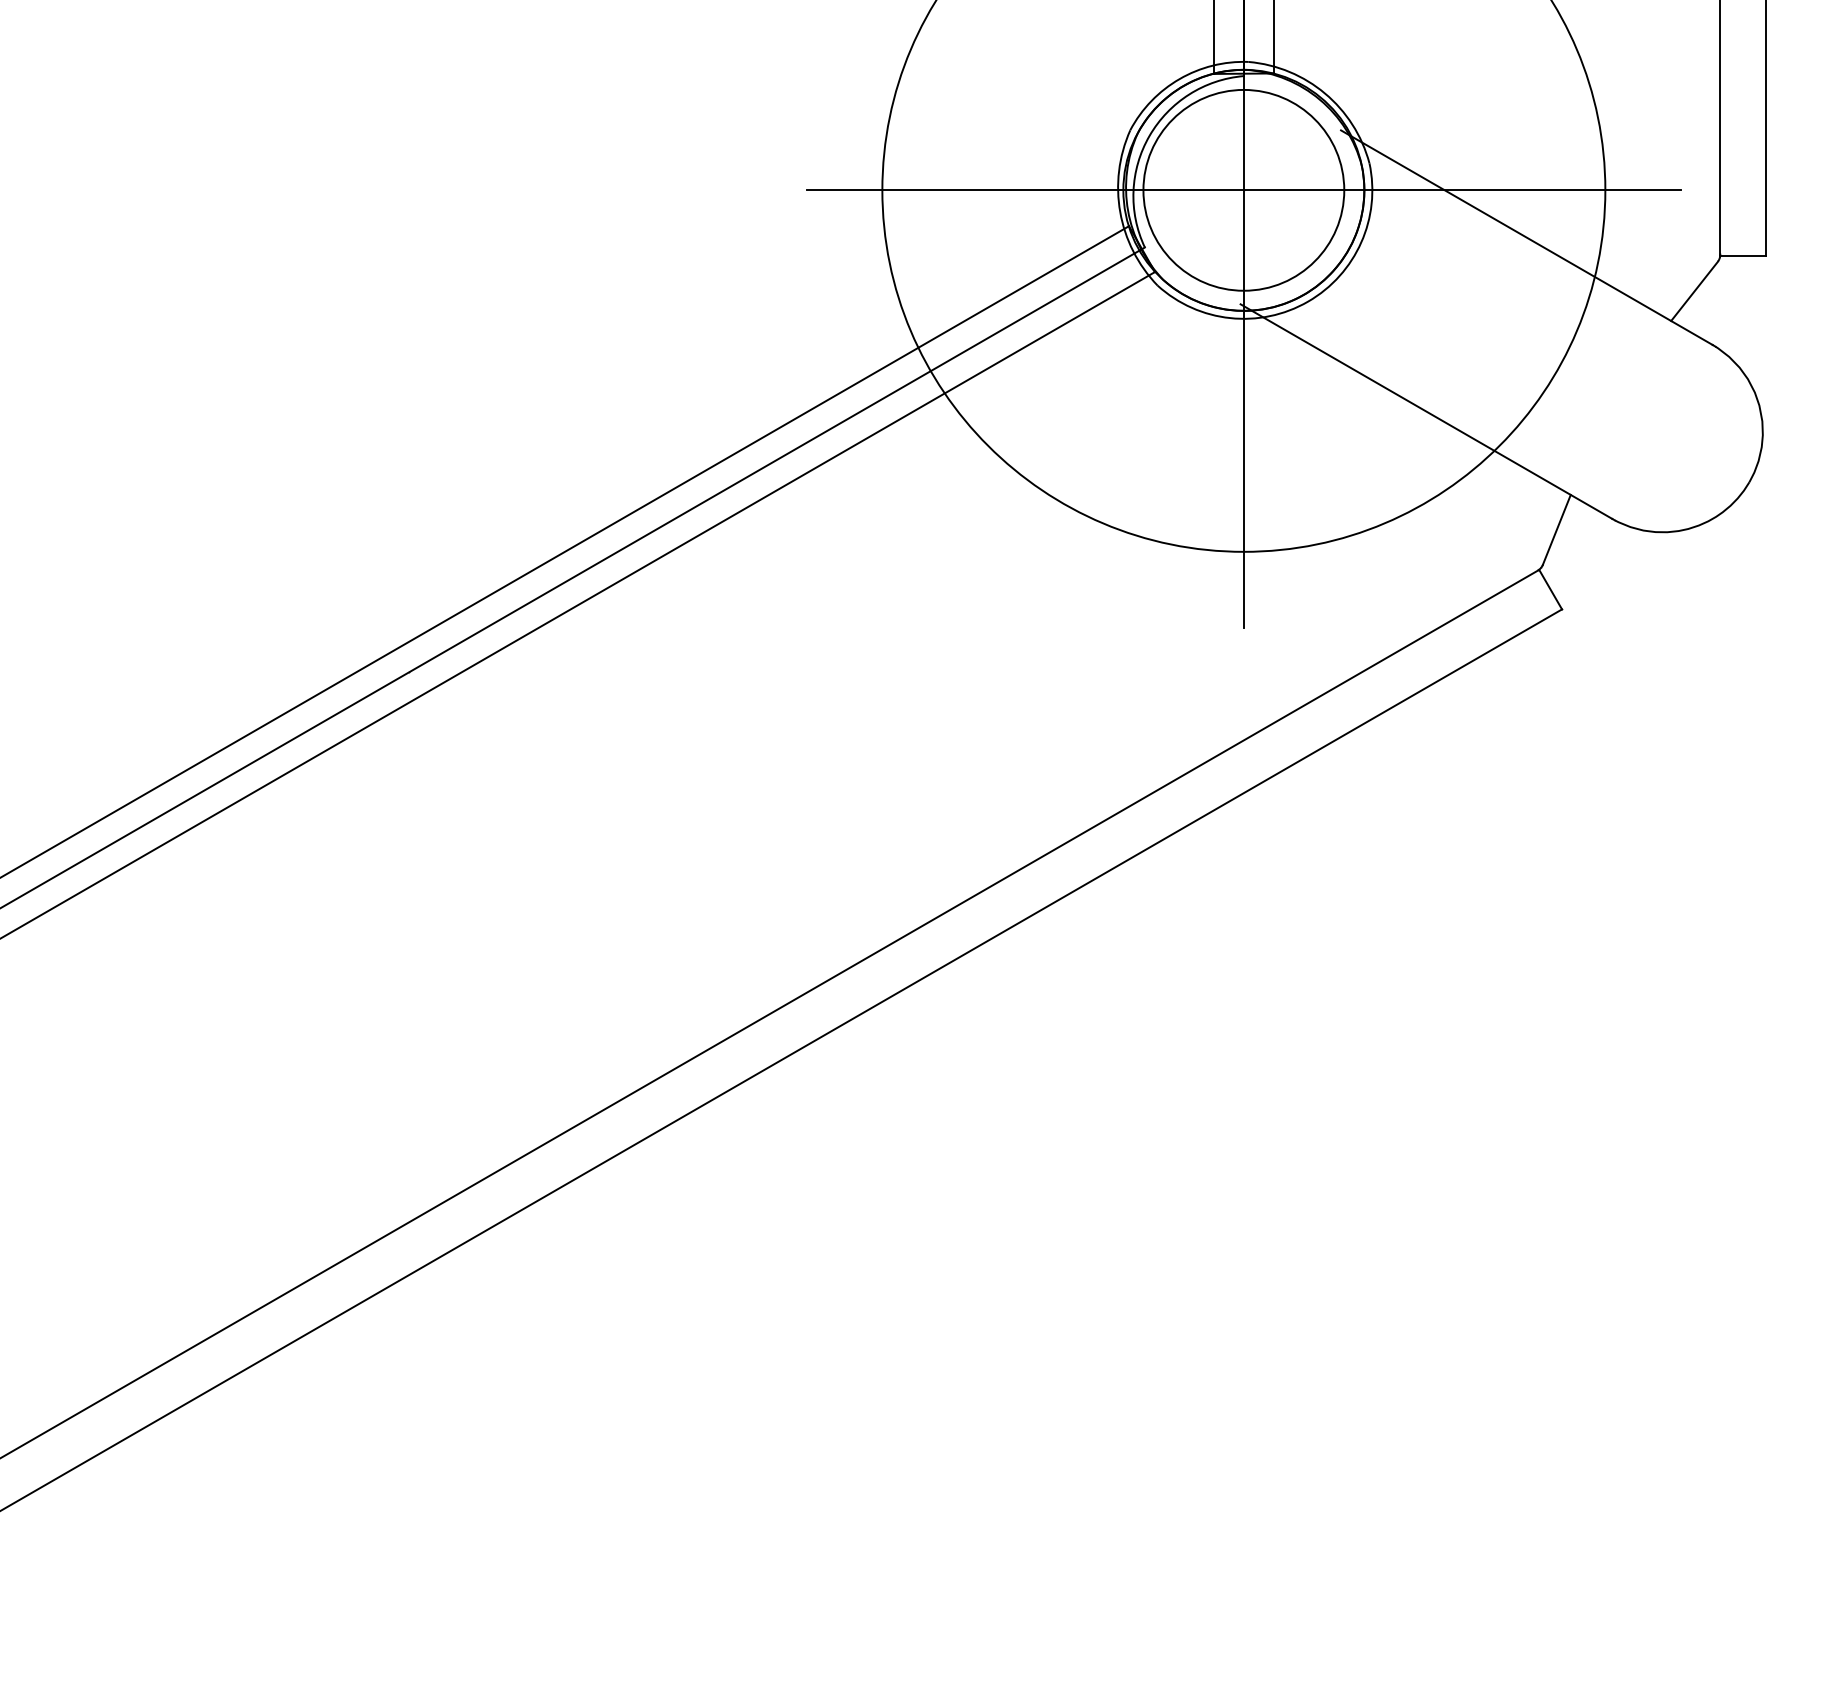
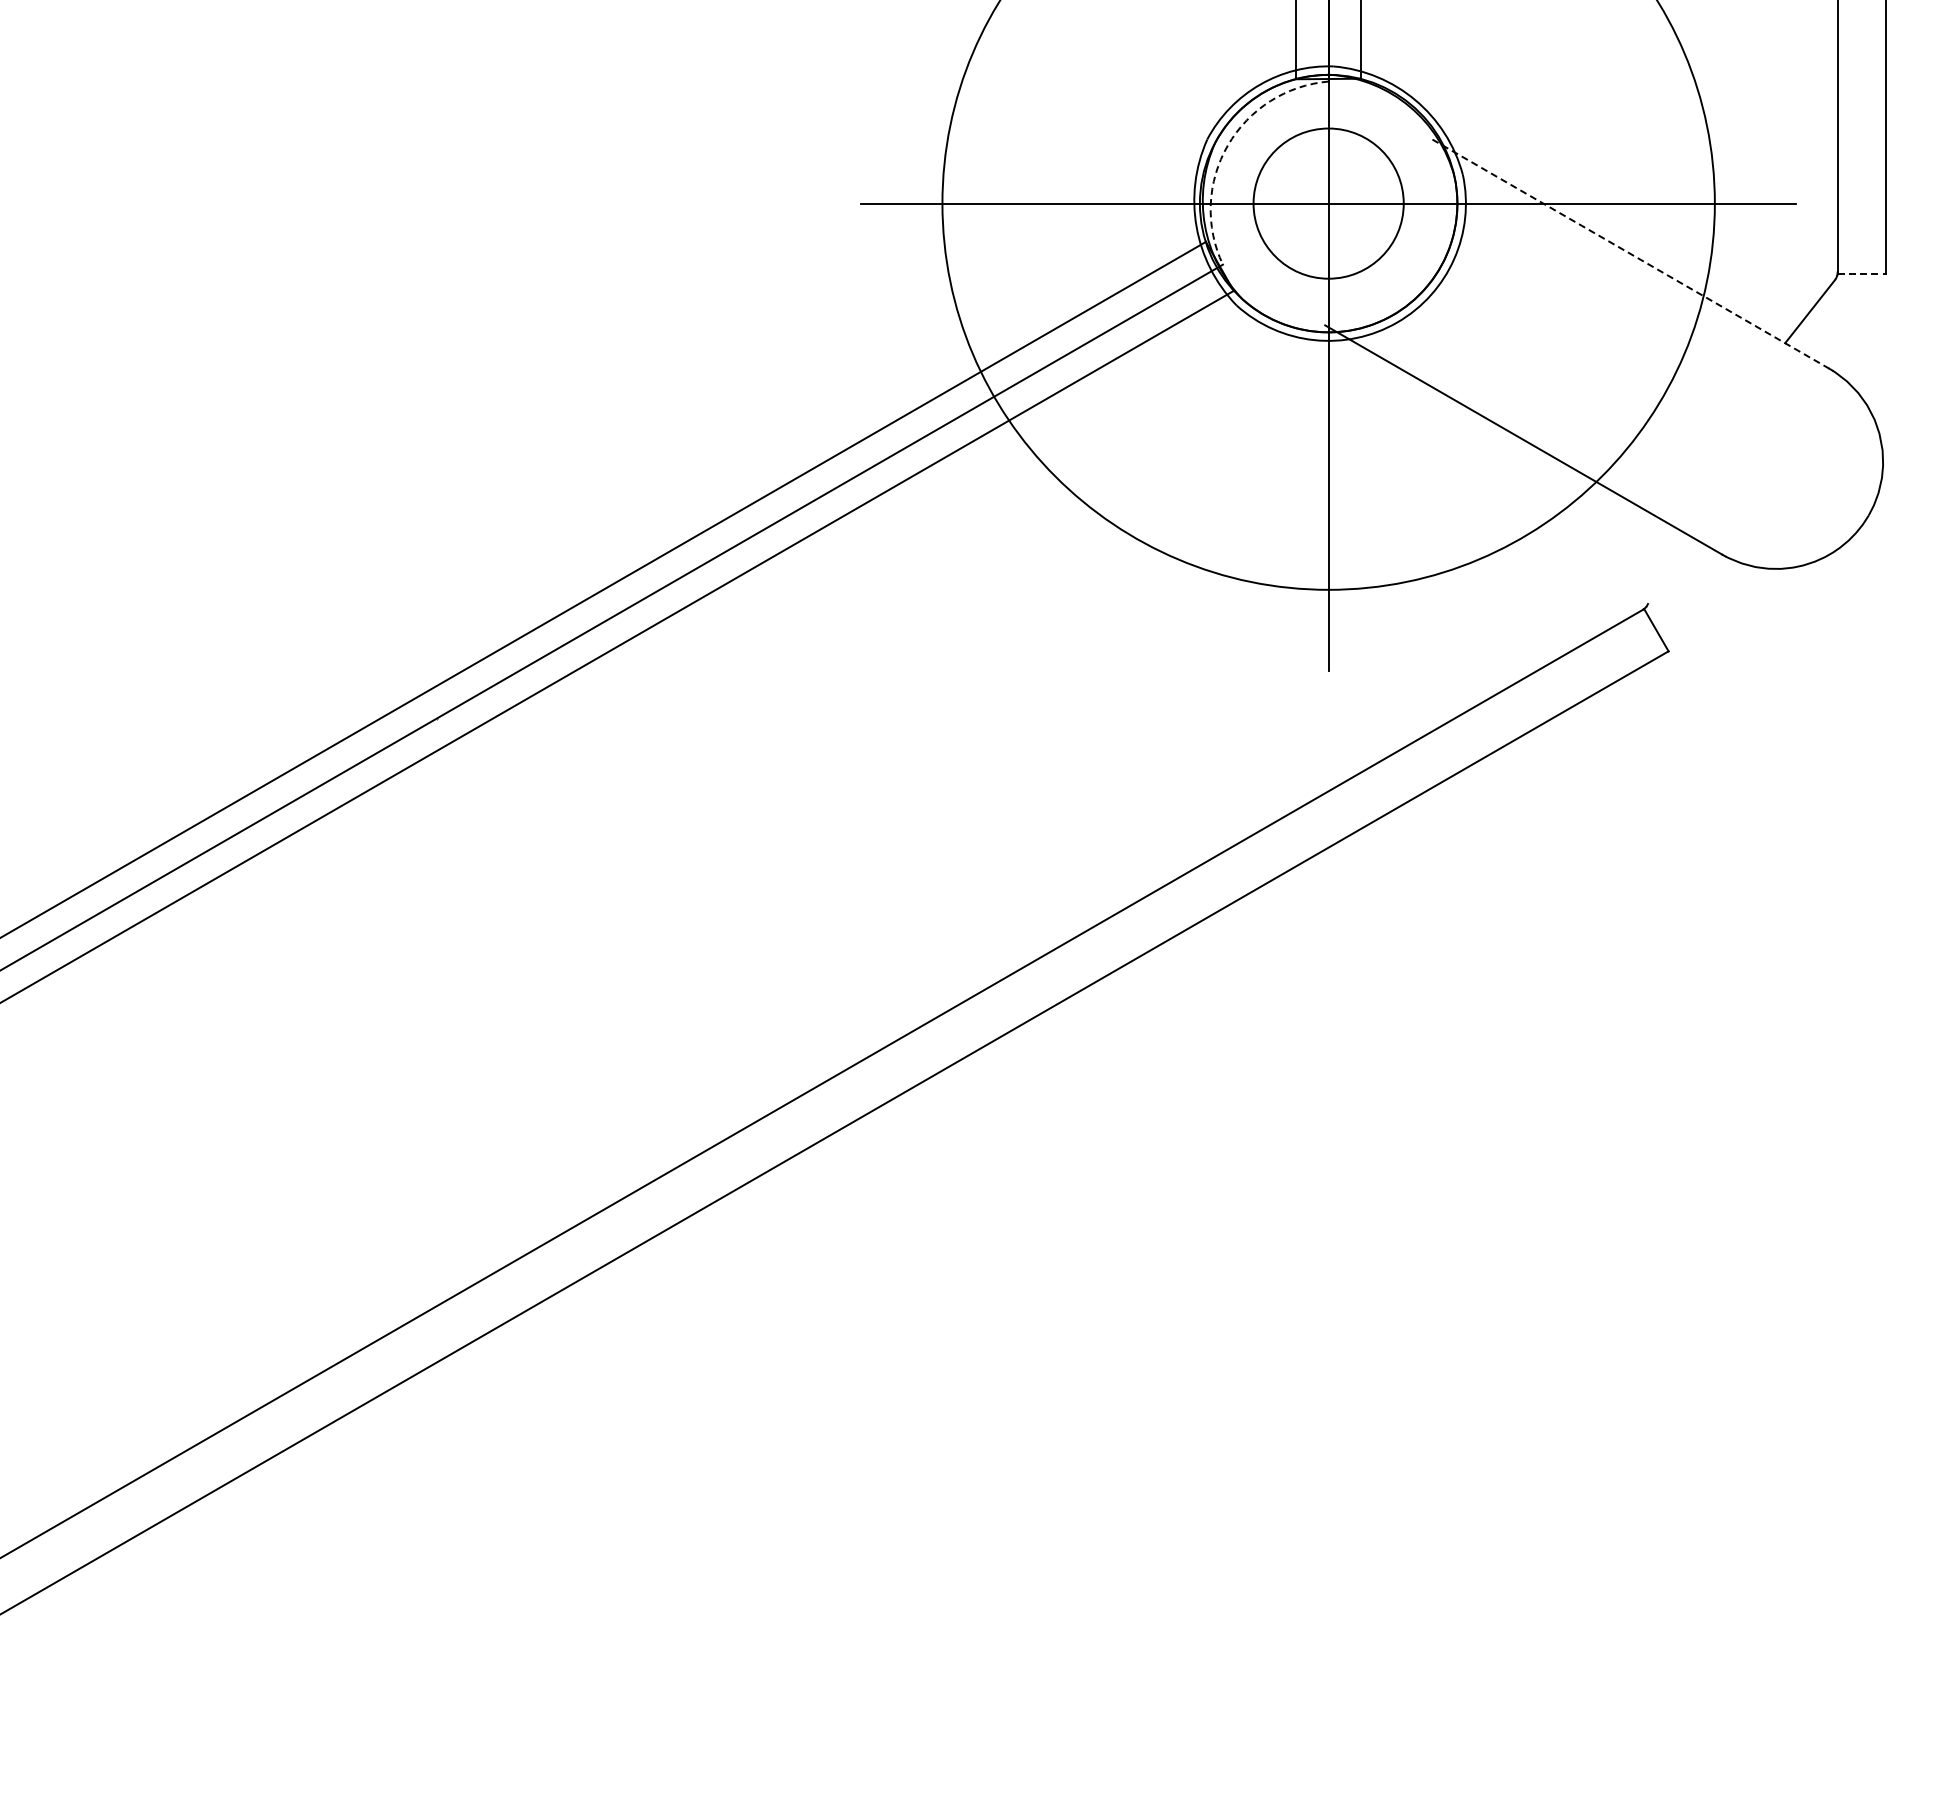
arc: (1149, 135) -> (1227, 145), solid -> dashed
circle: (1243, 190) -> (1328, 203), size x0.7
line: (1526, 237) -> (1630, 253), solid -> dashed
line: (1743, 256) -> (1862, 274), solid -> dashed
line: (1556, 530) -> (1662, 566), removed

